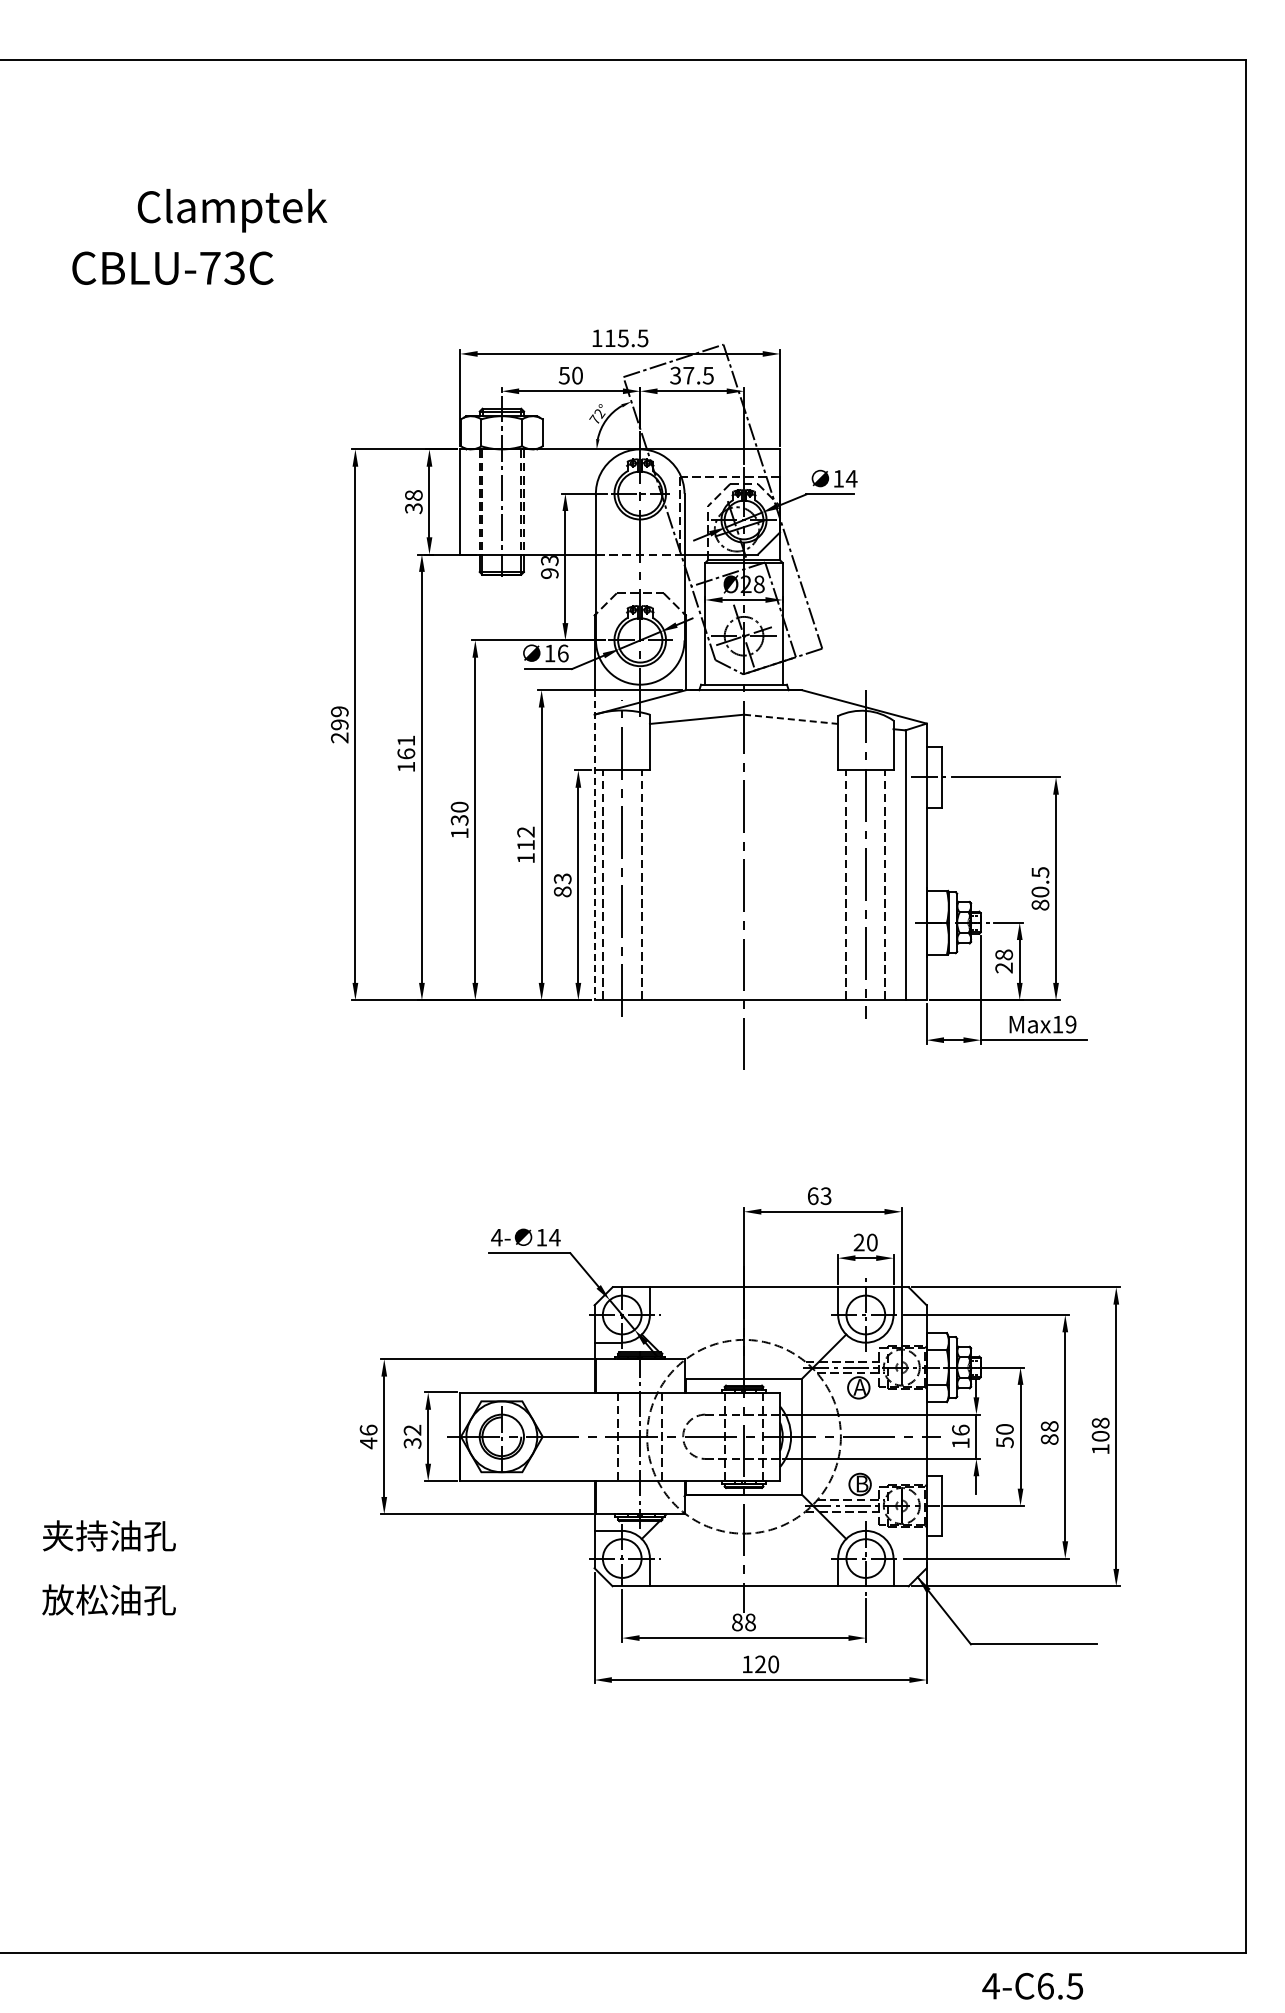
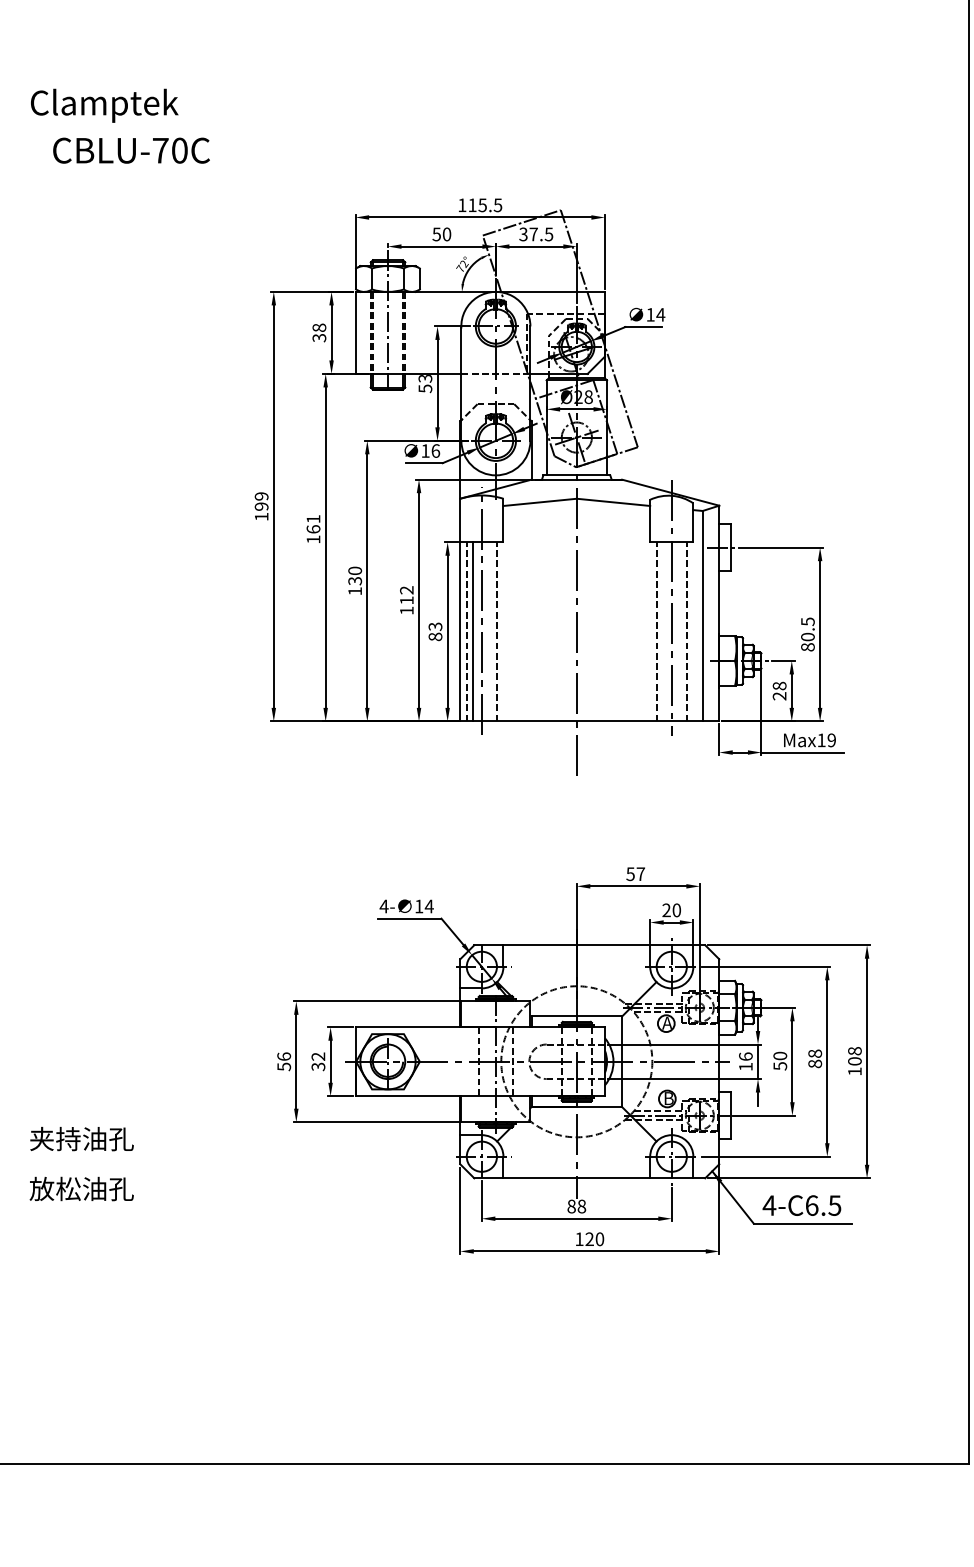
text: (232, 210) -> (104, 105), moved
text: (234, 267) -> (179, 150), CBLU-73C -> CBLU-70C
text: (549, 573) -> (425, 388), 93 -> 53
line: (791, 719) -> (613, 502), dashed -> solid
text: (339, 737) -> (261, 516), 299 -> 199
line: (594, 845) -> (460, 600), dashed -> solid
line: (611, 885) -> (473, 631), added
text: (819, 1196) -> (635, 874), 63 -> 57
text: (368, 1443) -> (284, 1067), 46 -> 56
text: (1032, 1986) -> (801, 1205), moved

